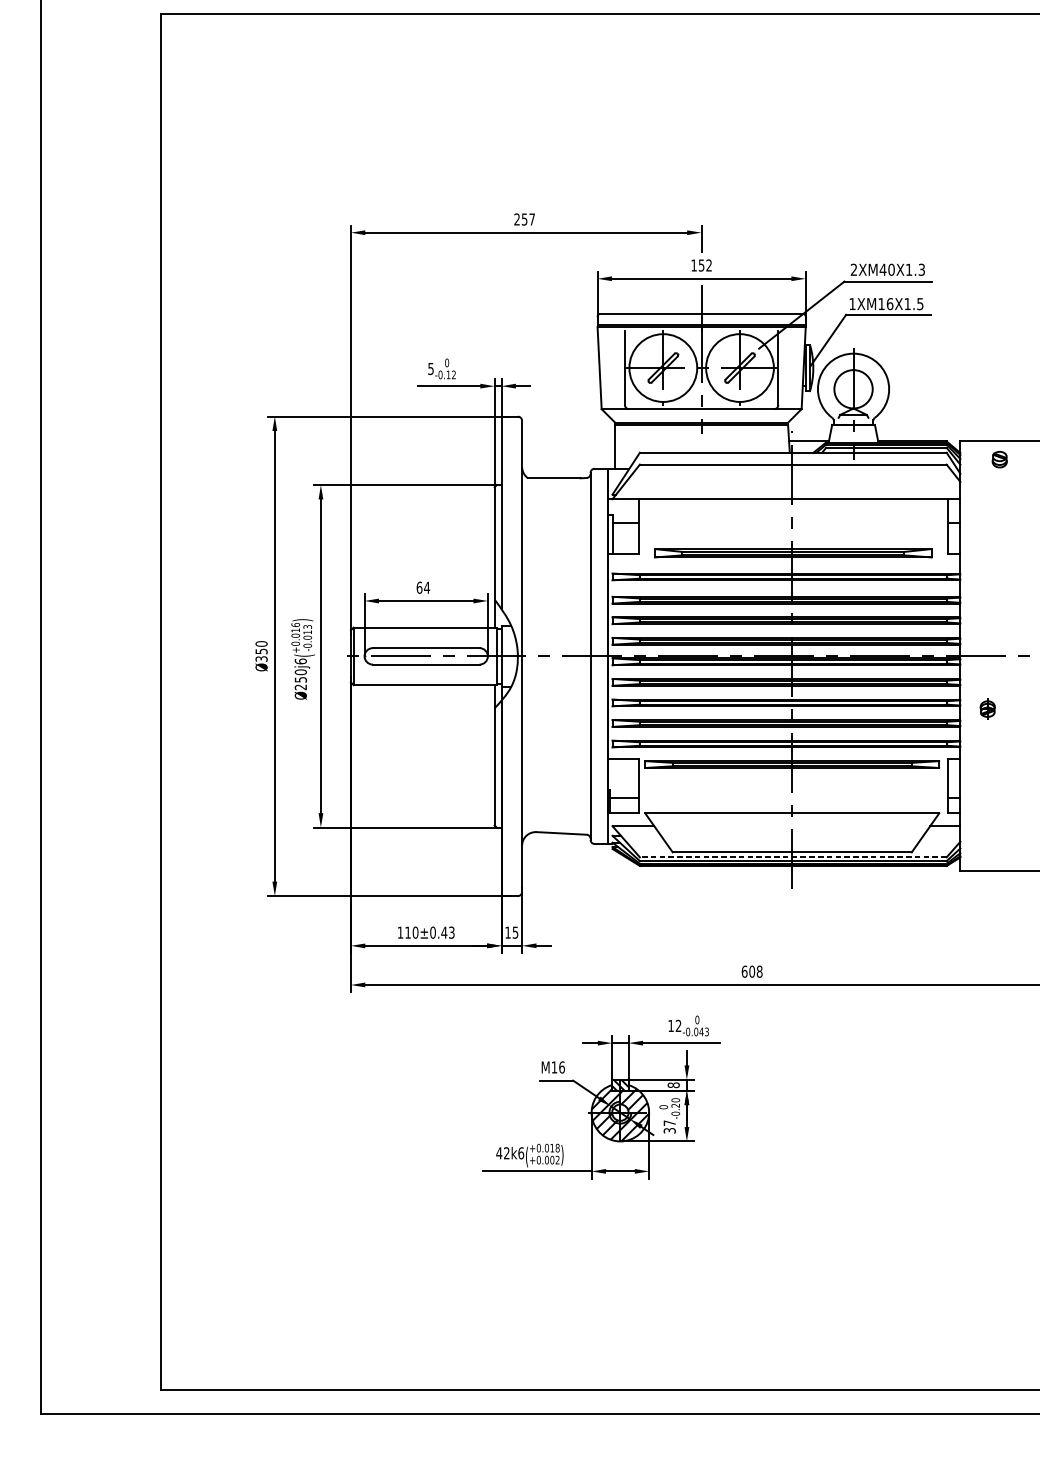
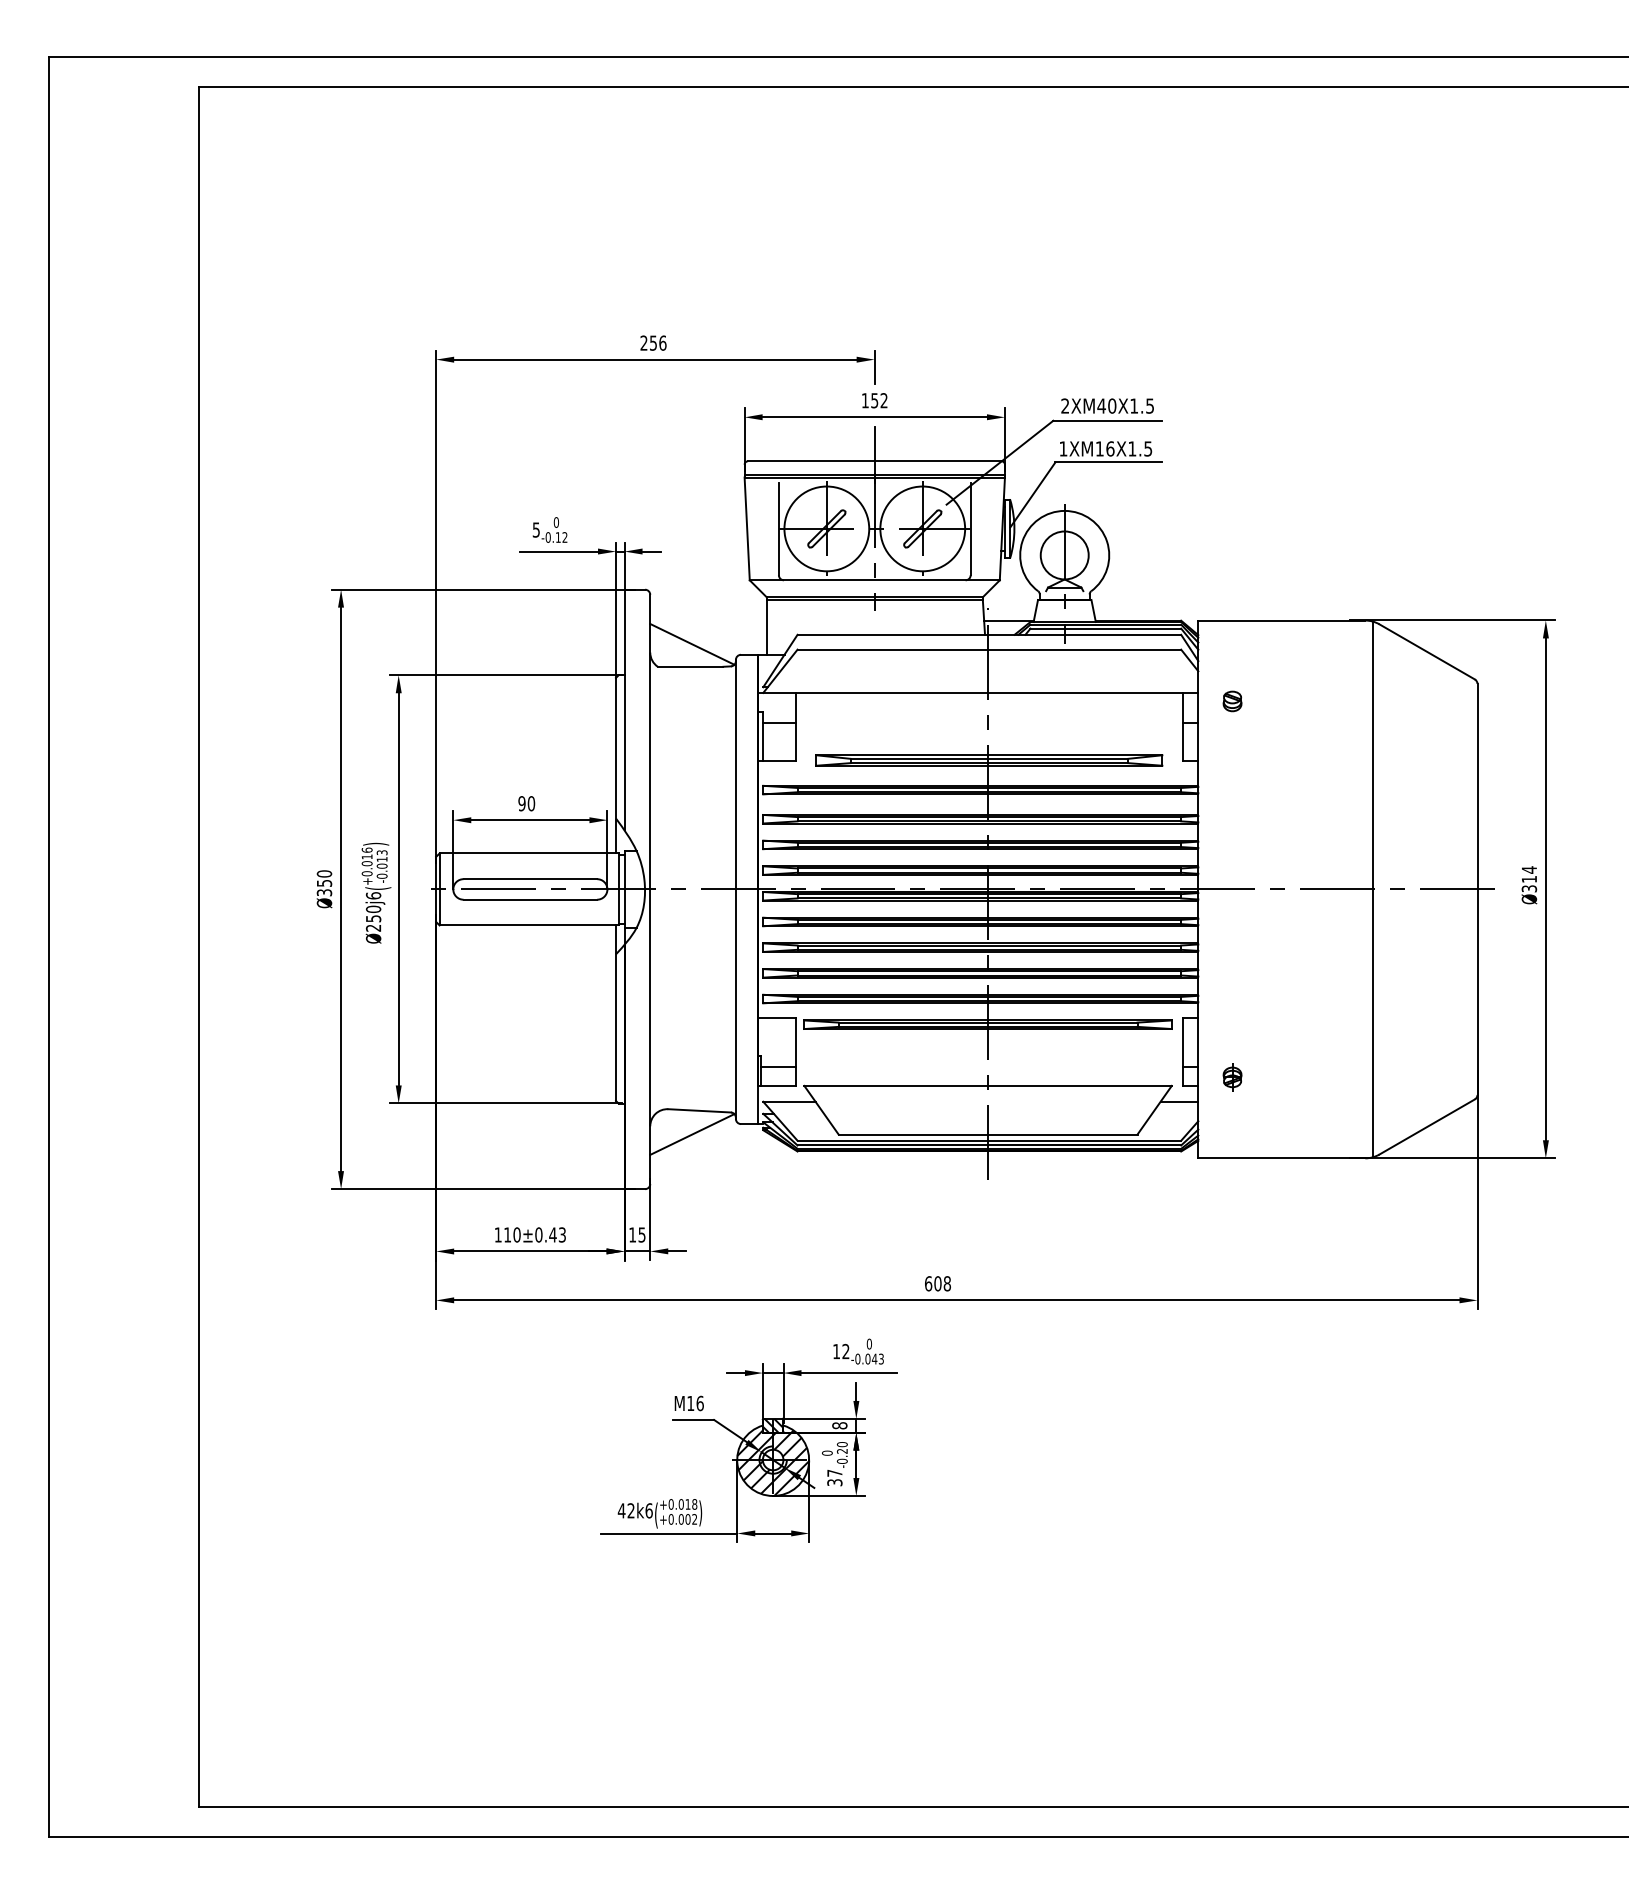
text: (531, 218) -> (662, 342), 257 -> 256
text: (922, 269) -> (1150, 405), 2XM40X1.3 -> 2XM40X1.5
line: (555, 459) -> (692, 643), added
part: (999, 459) -> (1232, 701), moved
text: (423, 587) -> (526, 803), 64 -> 90
part: (987, 709) -> (1232, 1077), moved
line: (555, 852) -> (692, 1134), added
line: (793, 857) -> (989, 1140), dashed -> solid

